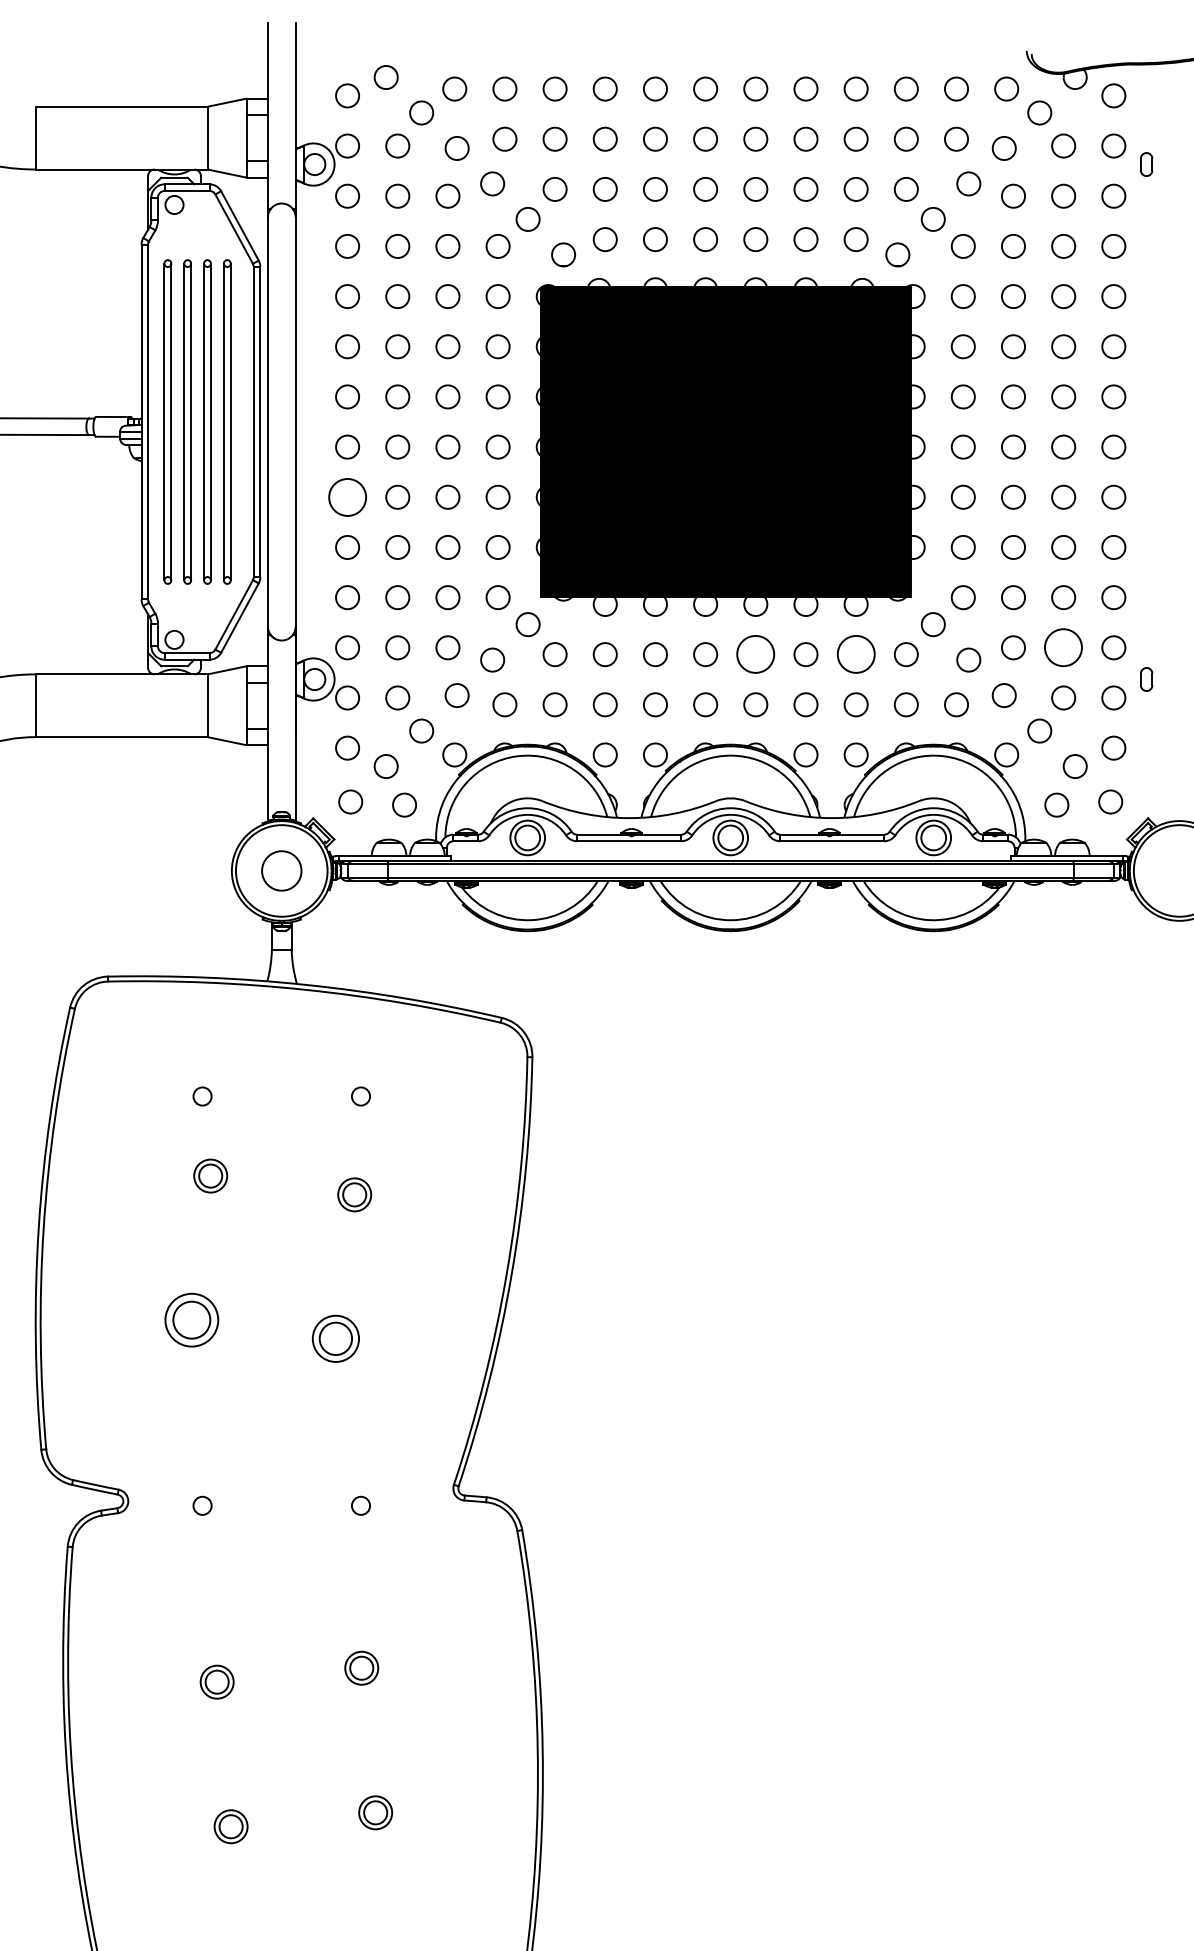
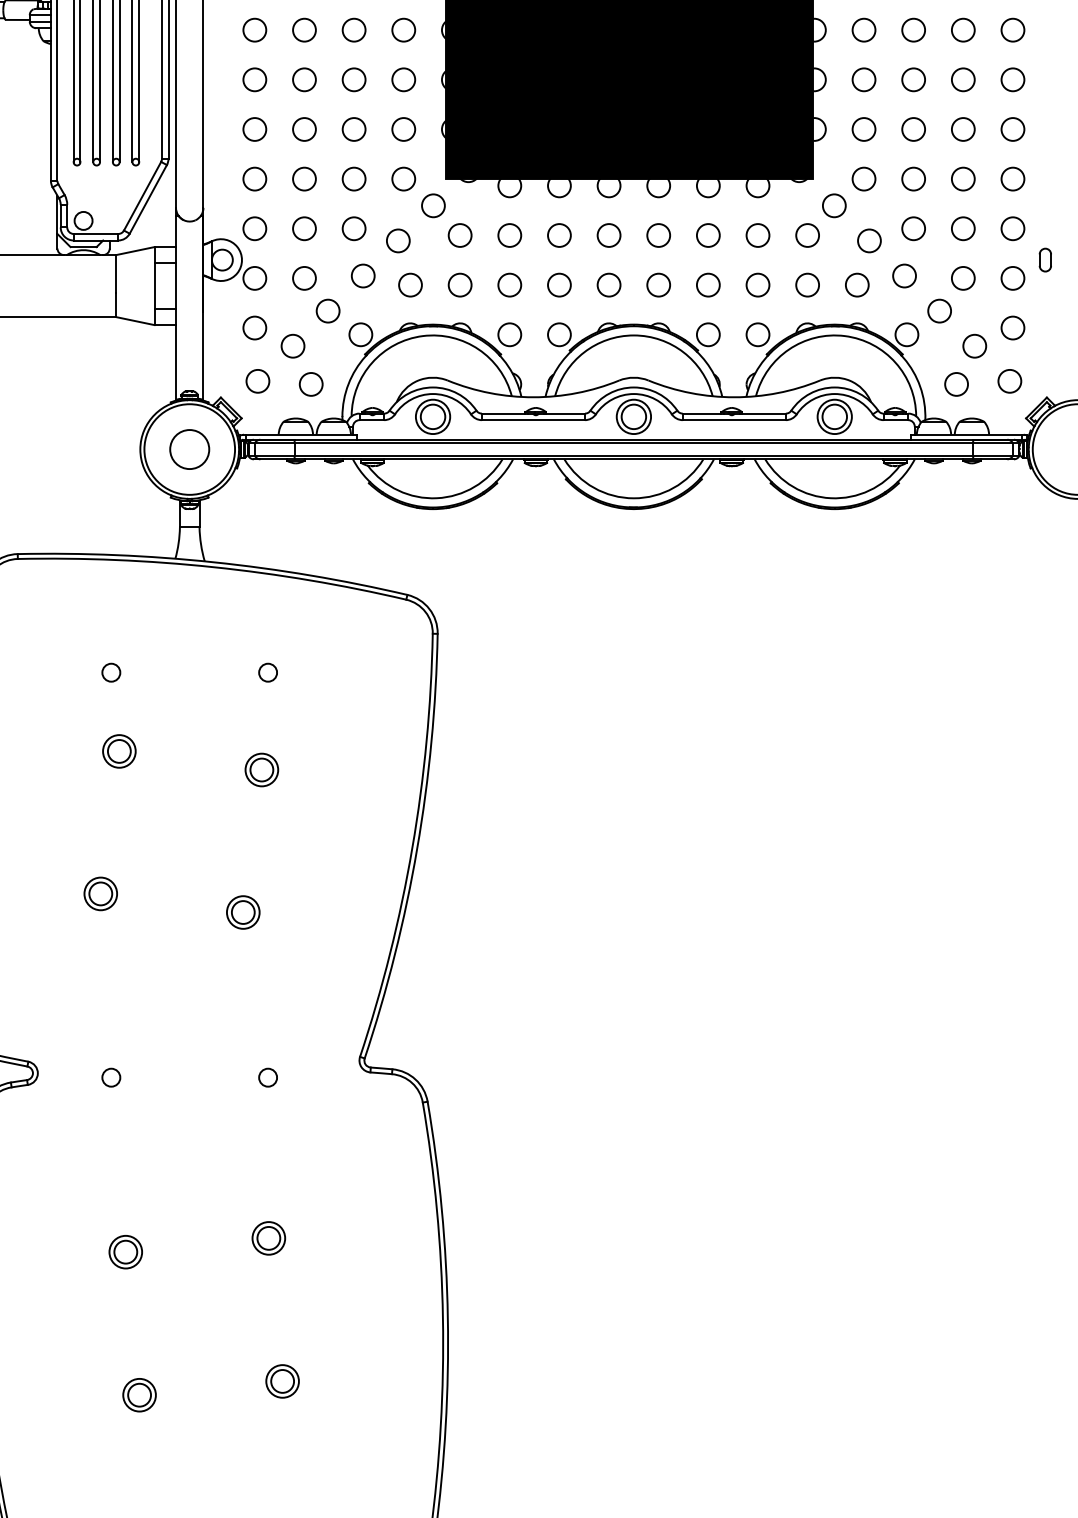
circle: (347, 496) -> (254, 79), size x0.62
circle: (1063, 647) -> (963, 228), size x0.62
circle: (755, 654) -> (658, 235), size x0.62
circle: (855, 654) -> (757, 235), size x0.62
part: (191, 1319) -> (100, 893), size x0.62
part: (335, 1338) -> (242, 912), size x0.71

